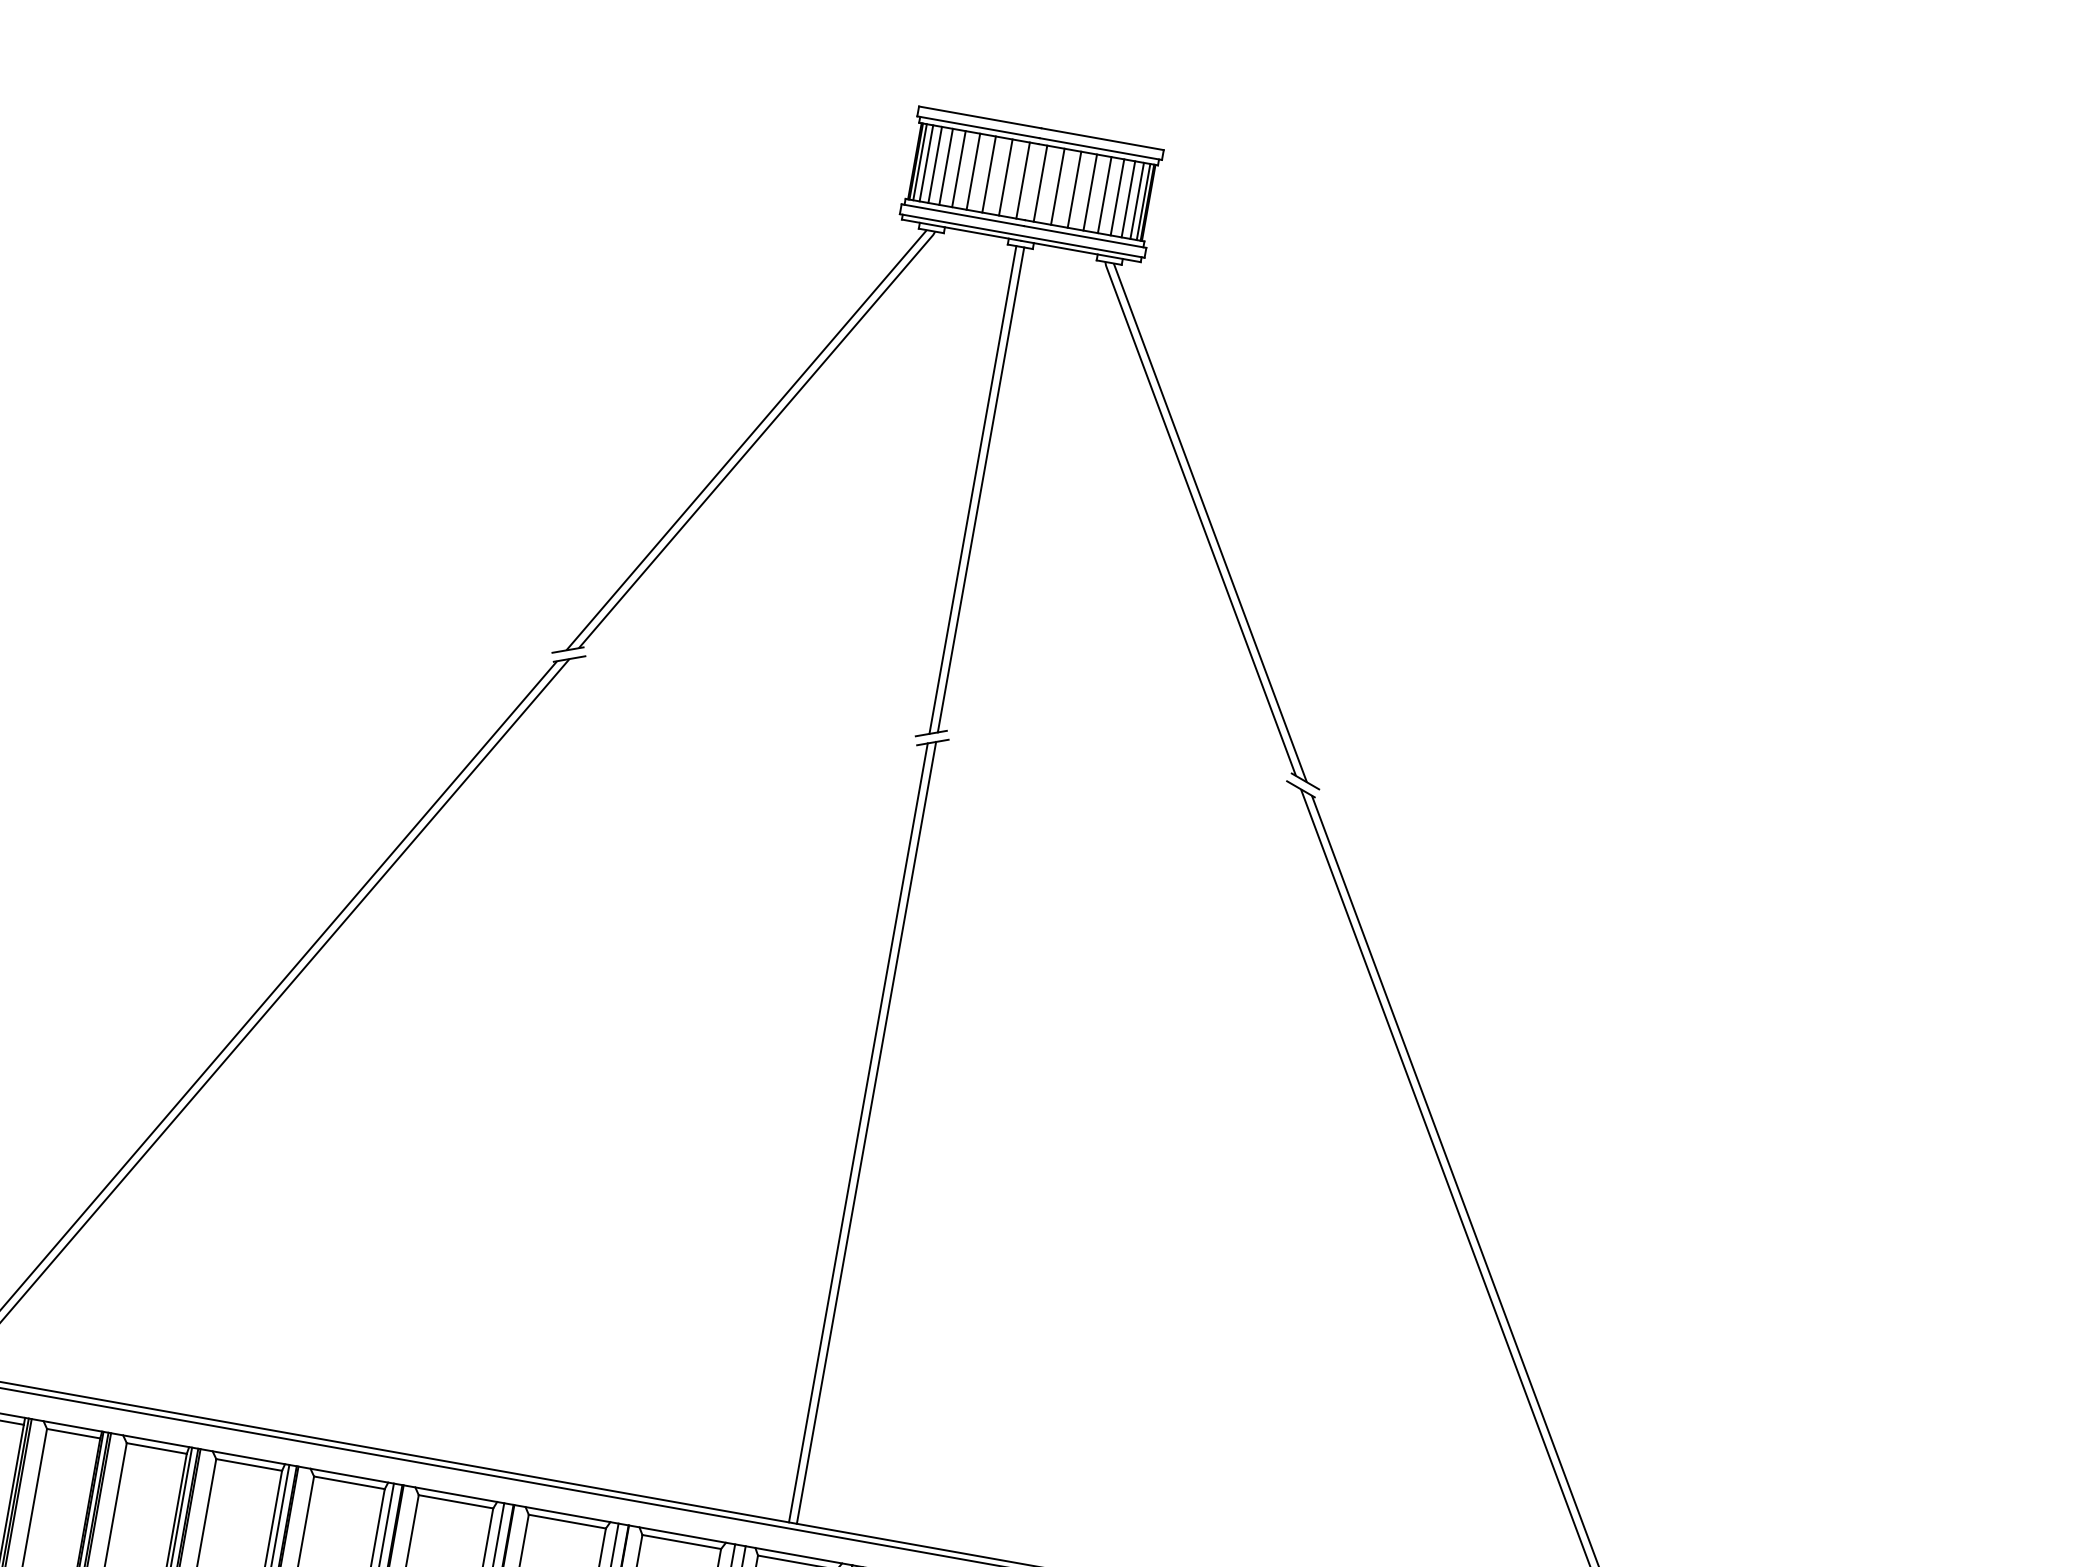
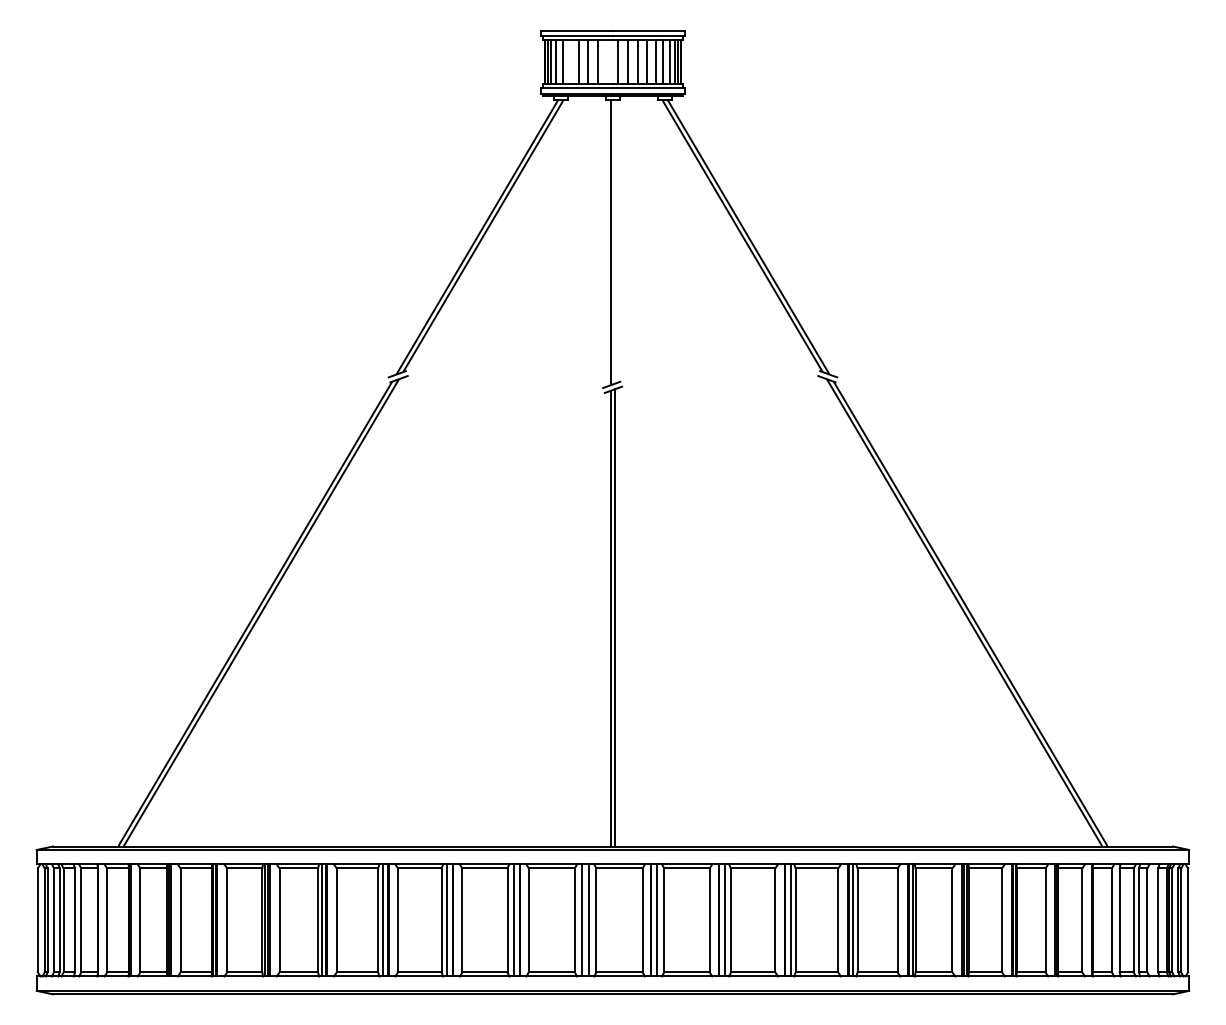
line: (959, 168) -> (570, 61), removed
line: (1022, 179) -> (607, 61), removed
line: (981, 489) -> (615, 241), removed

